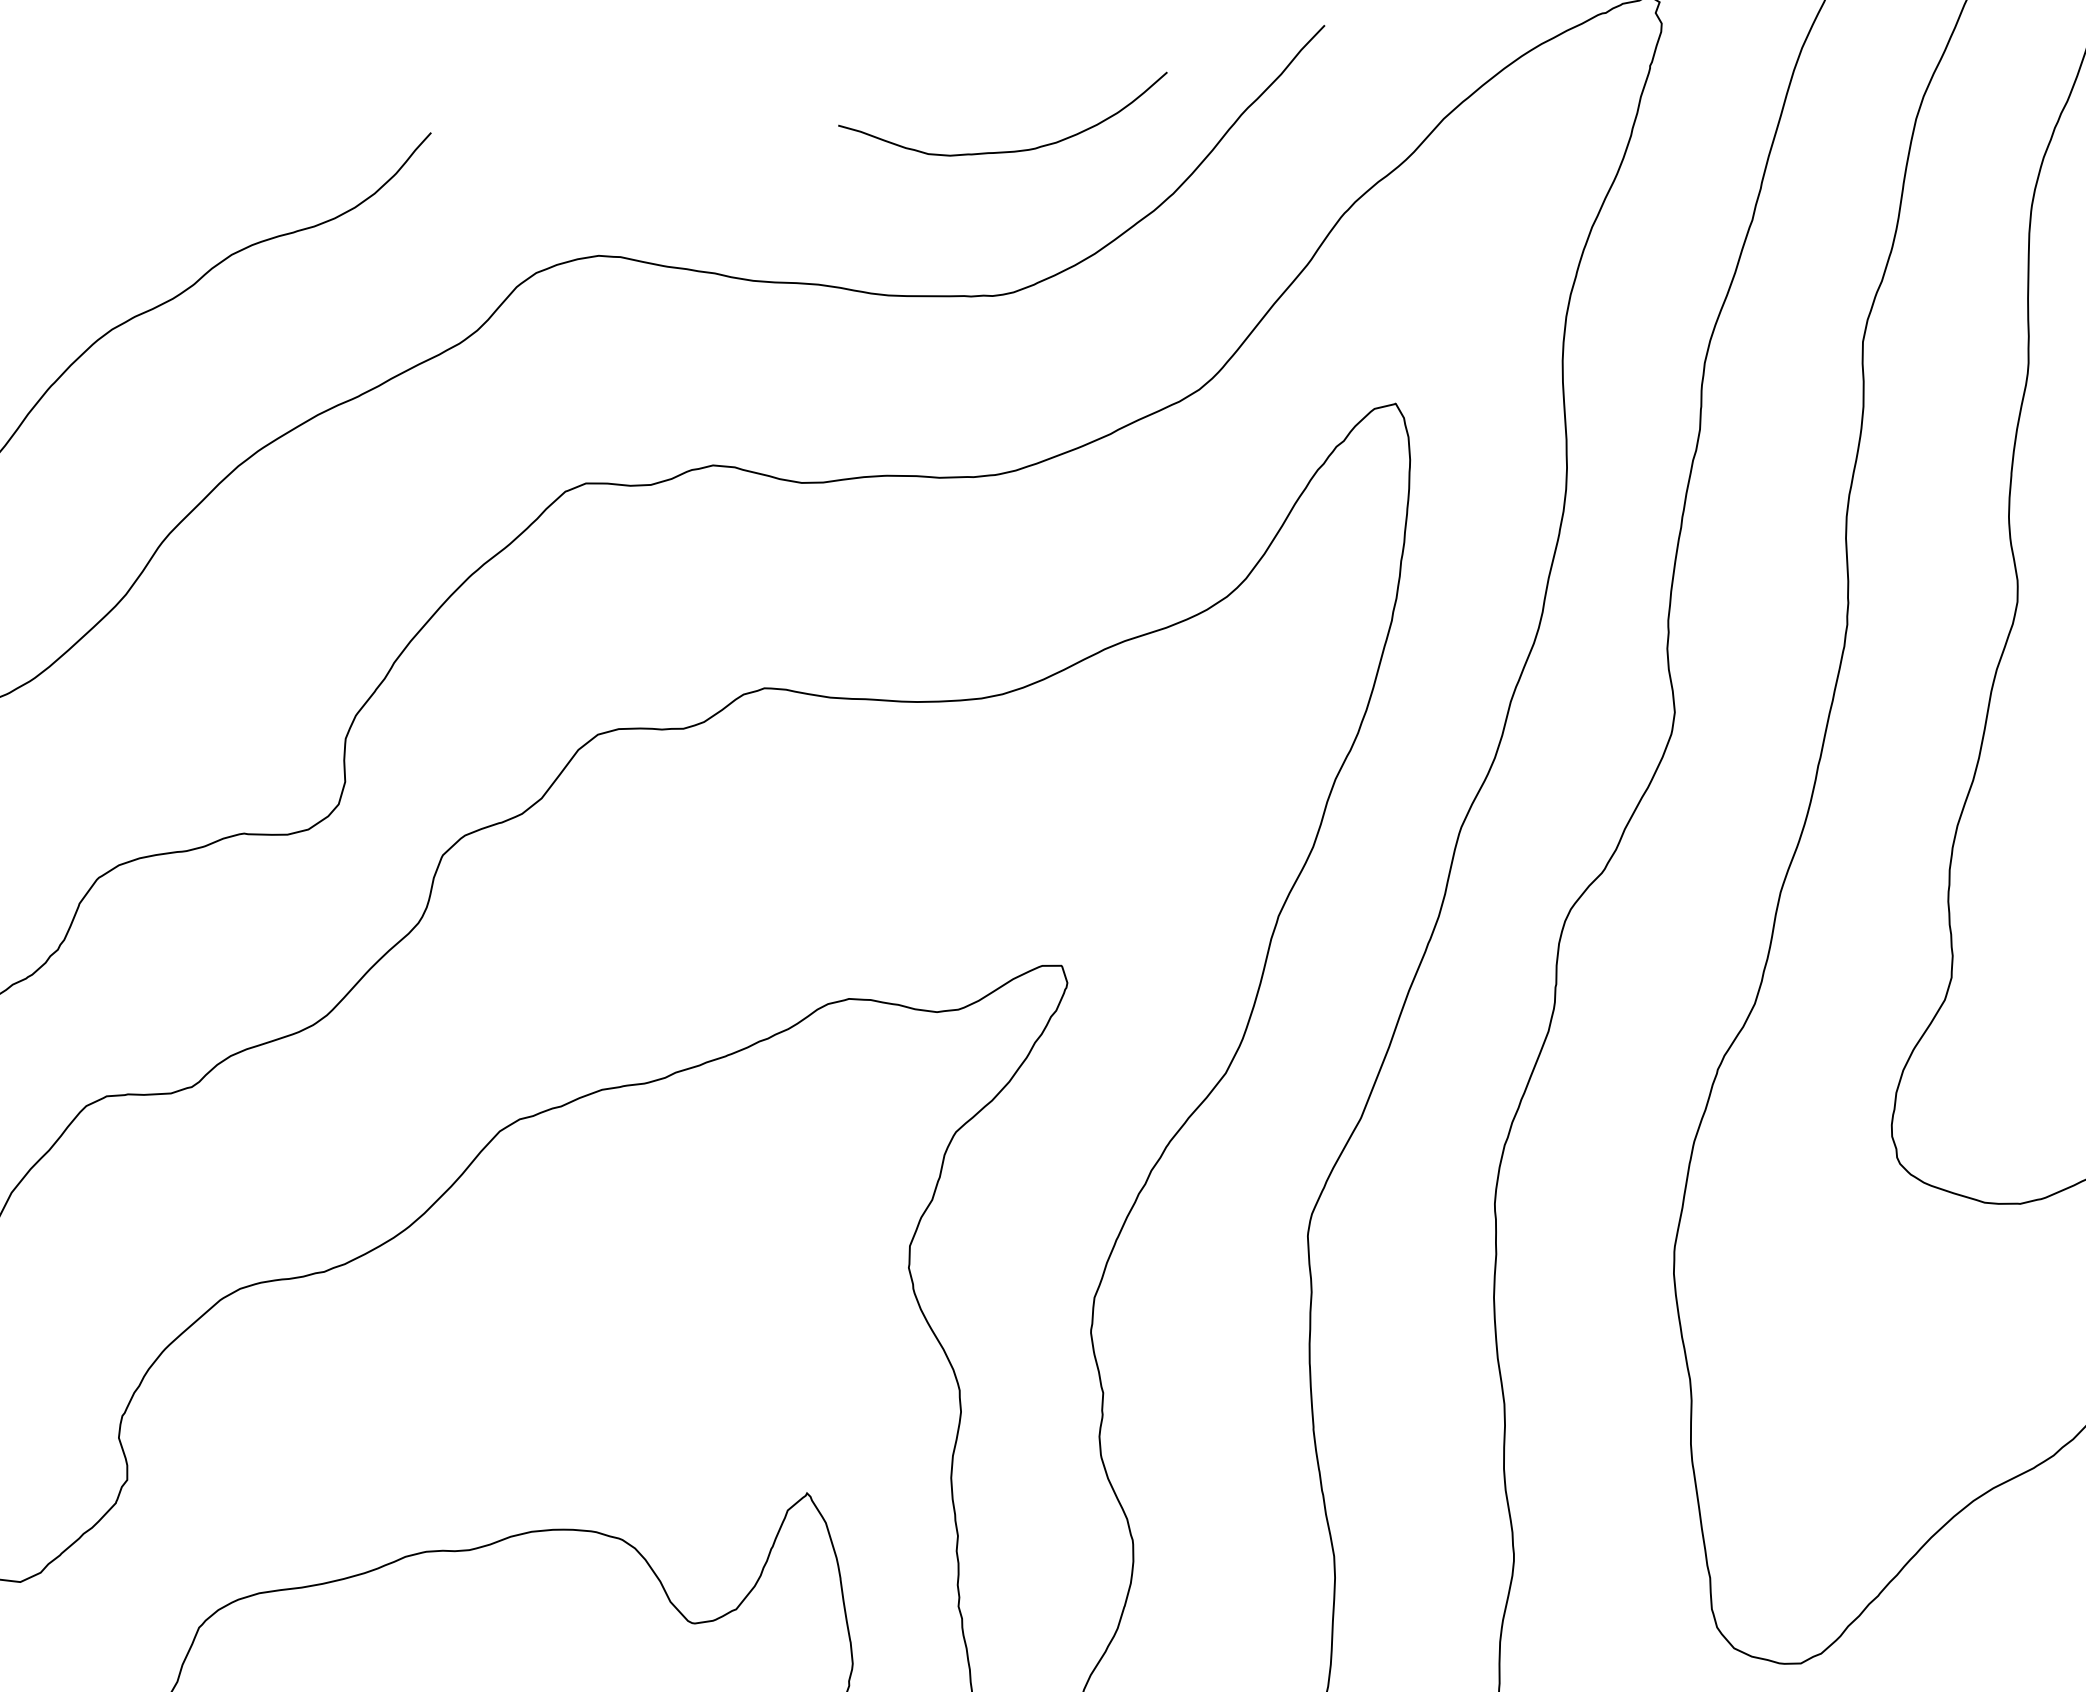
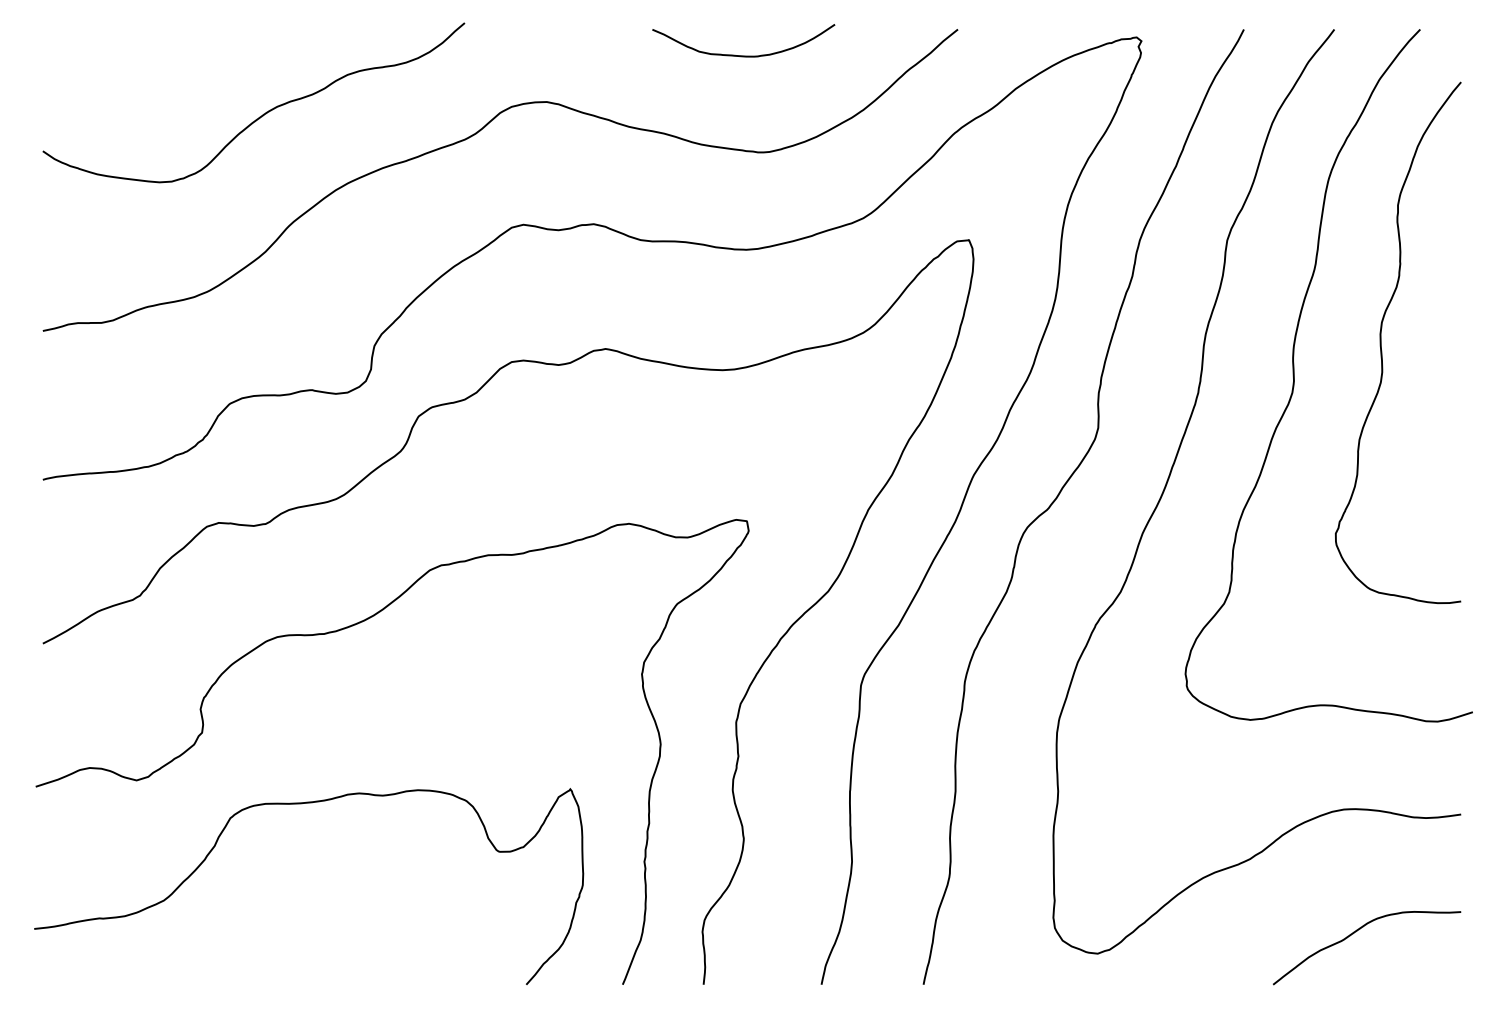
curve: (1009, 150) -> (743, 55), moved

